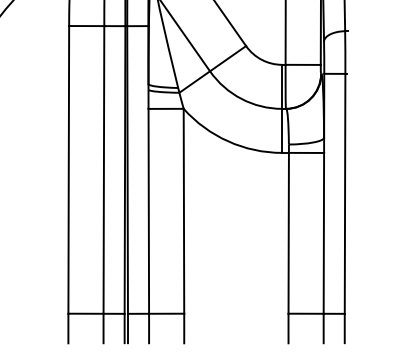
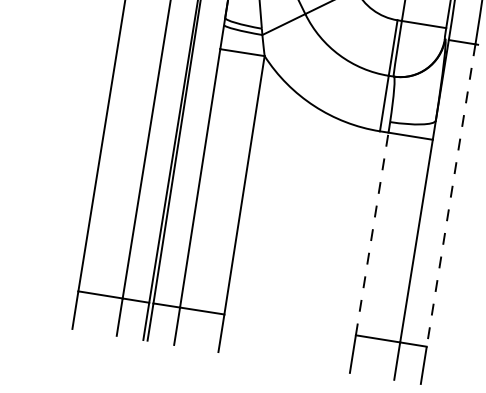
line: (345, 193) -> (451, 195), solid -> dashed
line: (288, 232) -> (372, 232), solid -> dashed

